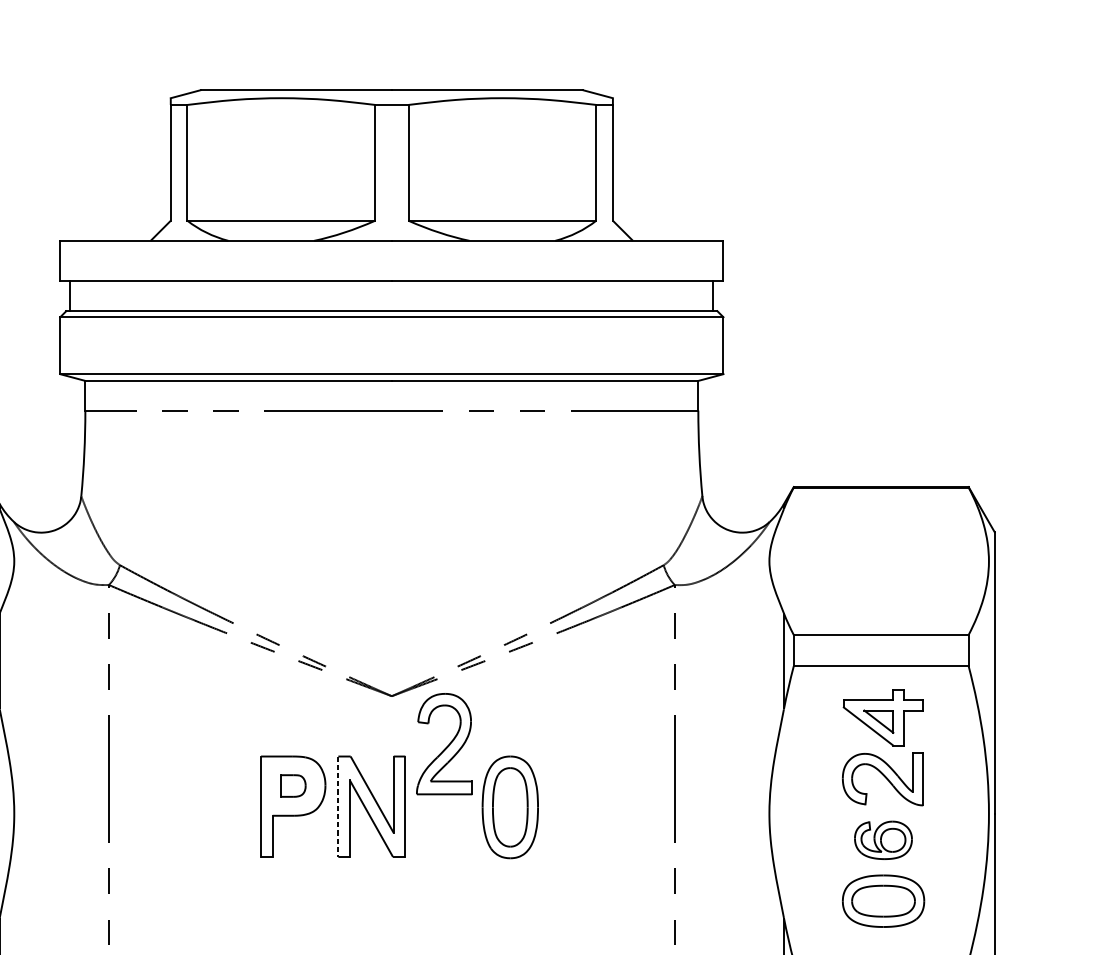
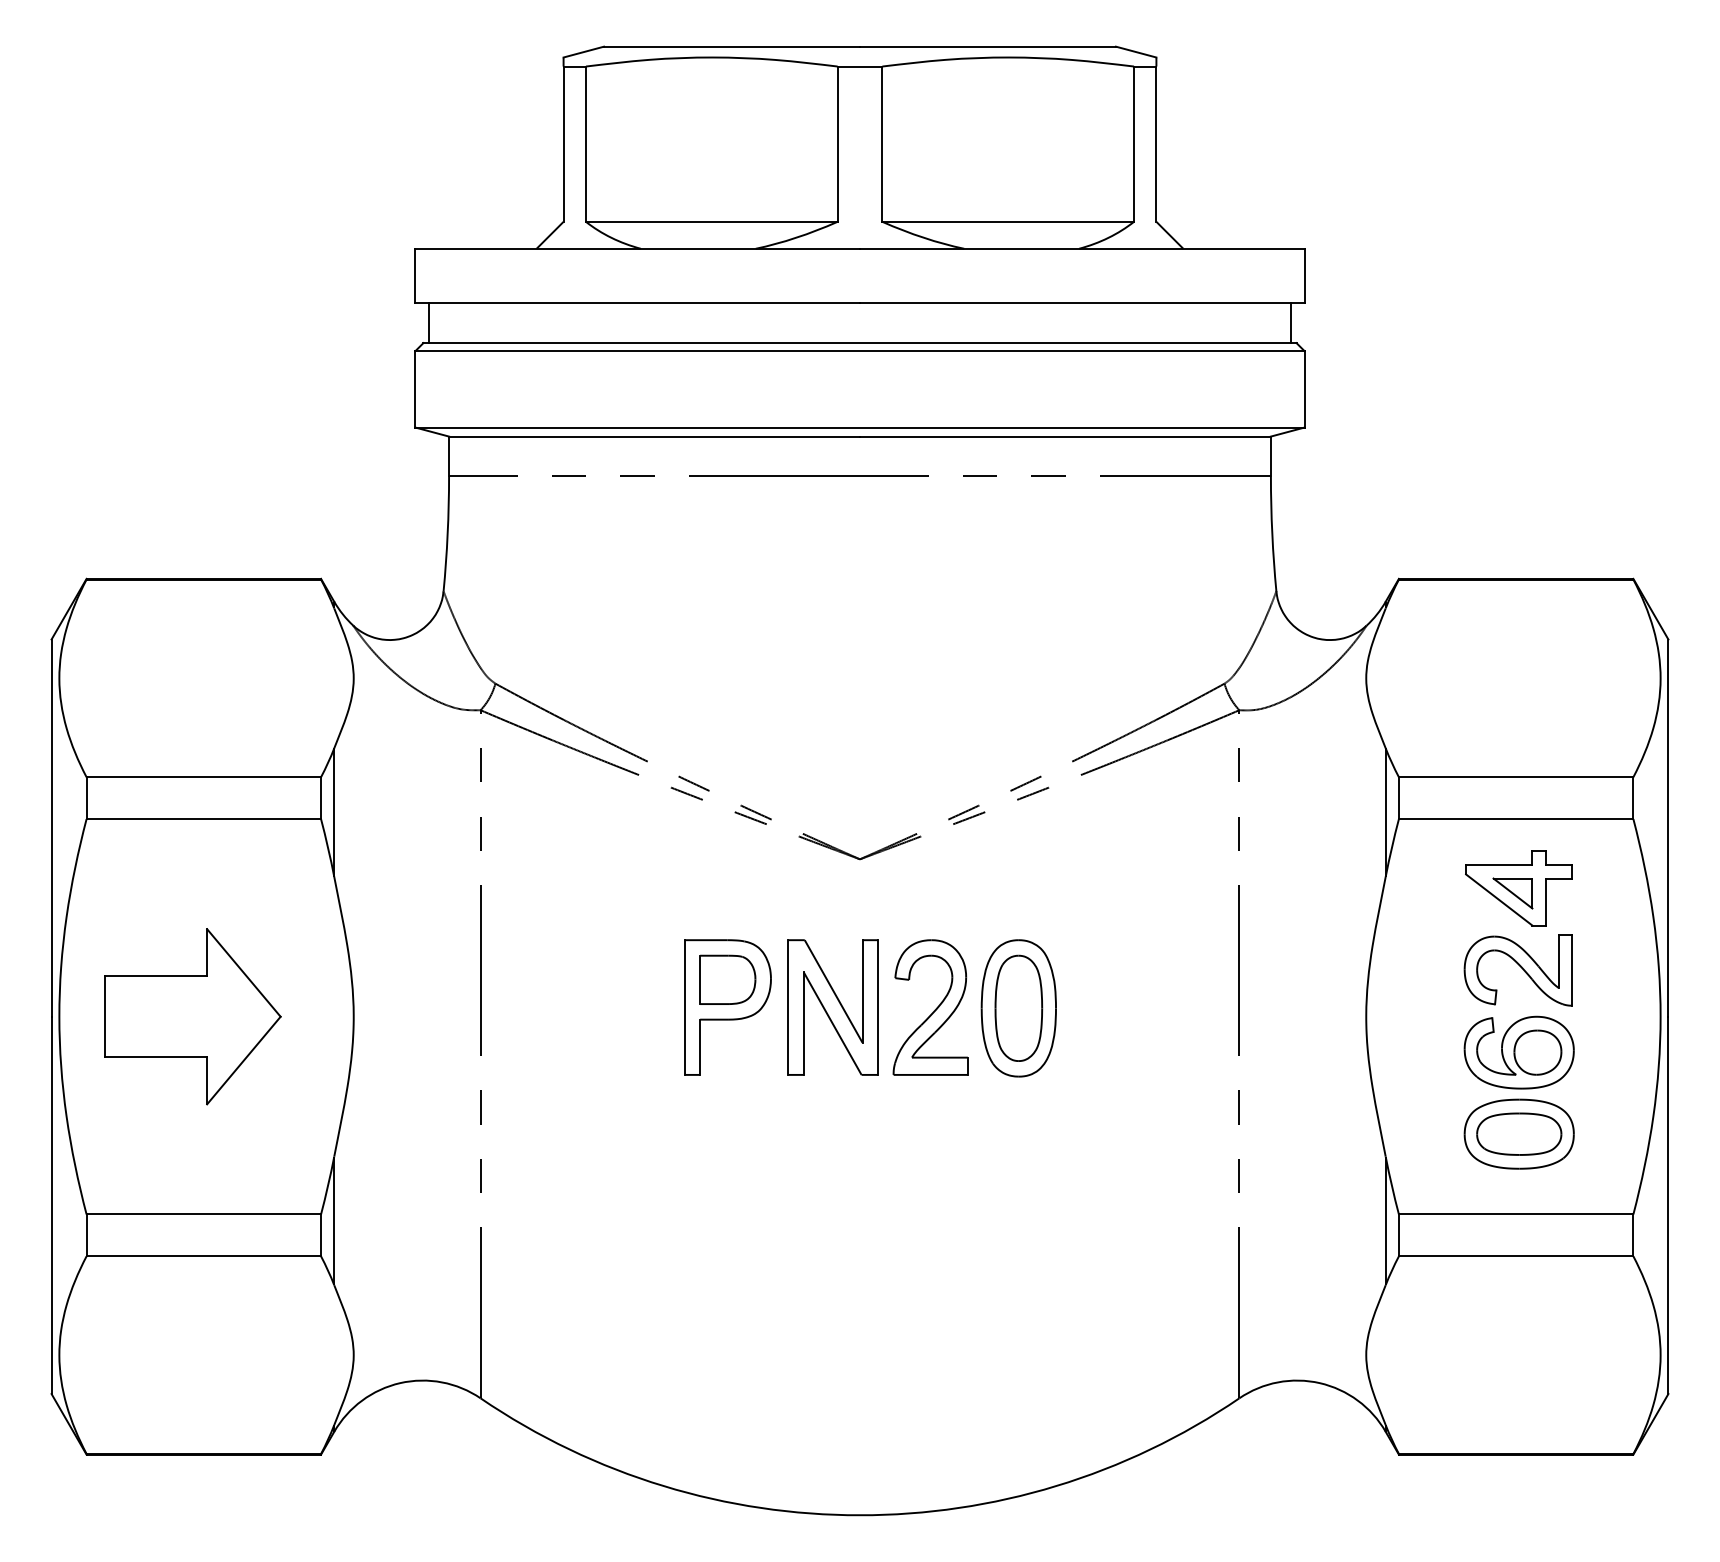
part: (444, 744) -> (930, 1007), moved
part: (293, 785) -> (727, 979), size x1.67
line: (338, 807) -> (788, 1008), dashed -> solid
part: (882, 840) -> (1518, 1052), size x1.43

